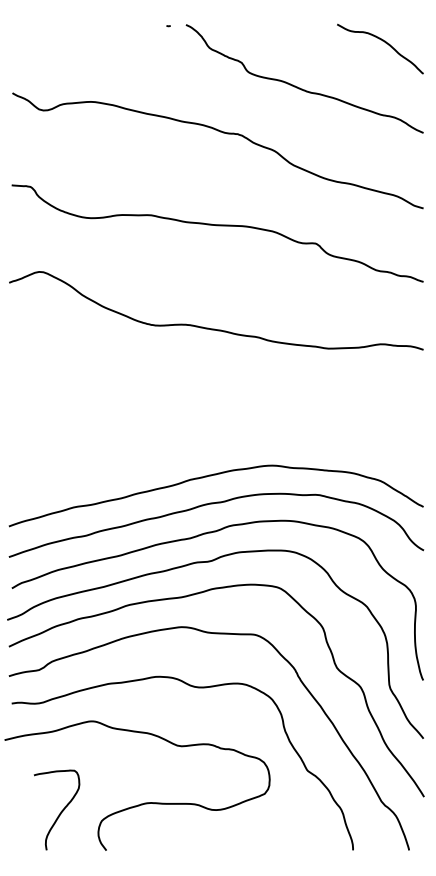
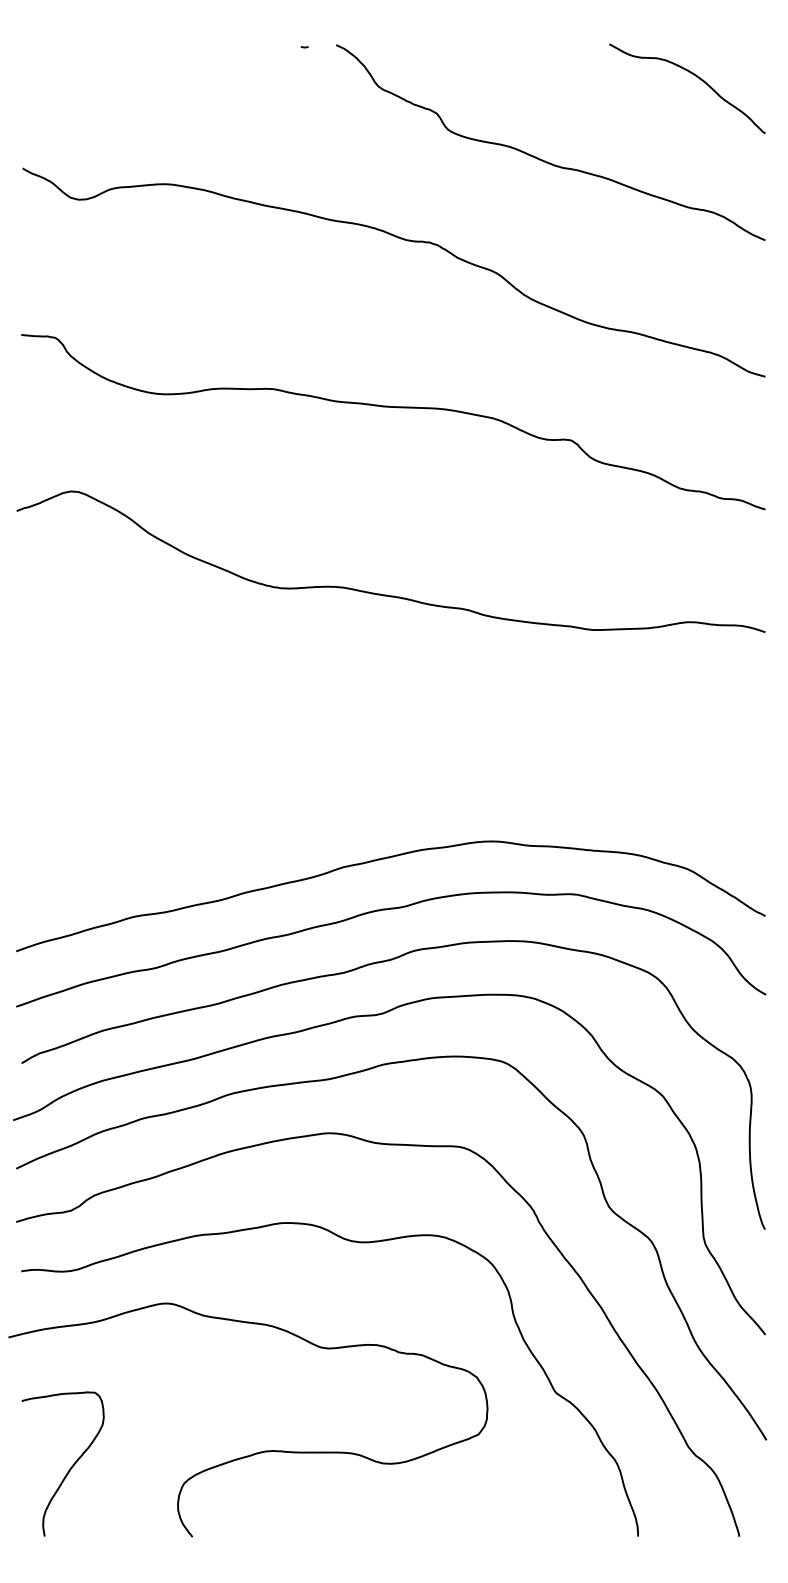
curve: (60, 812) -> (69, 1468), moved

